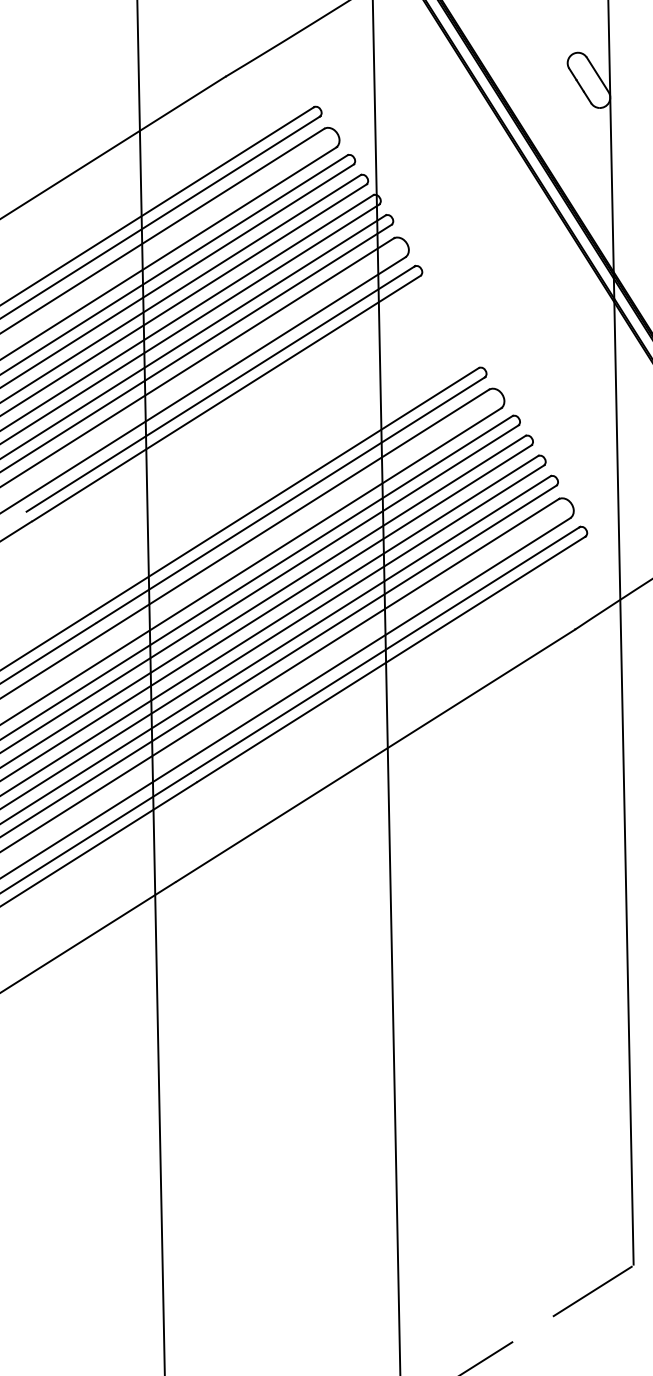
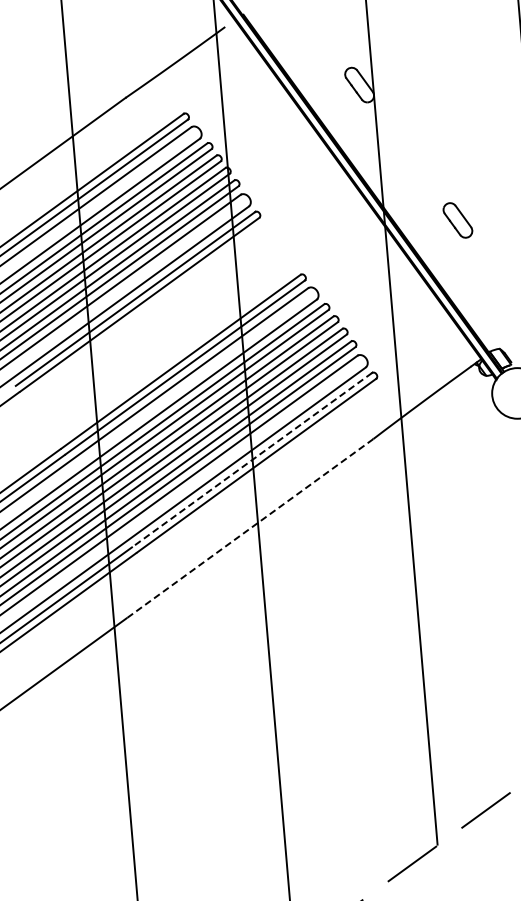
line: (385, 649) -> (252, 459), solid -> dashed
line: (375, 755) -> (250, 528), solid -> dashed

